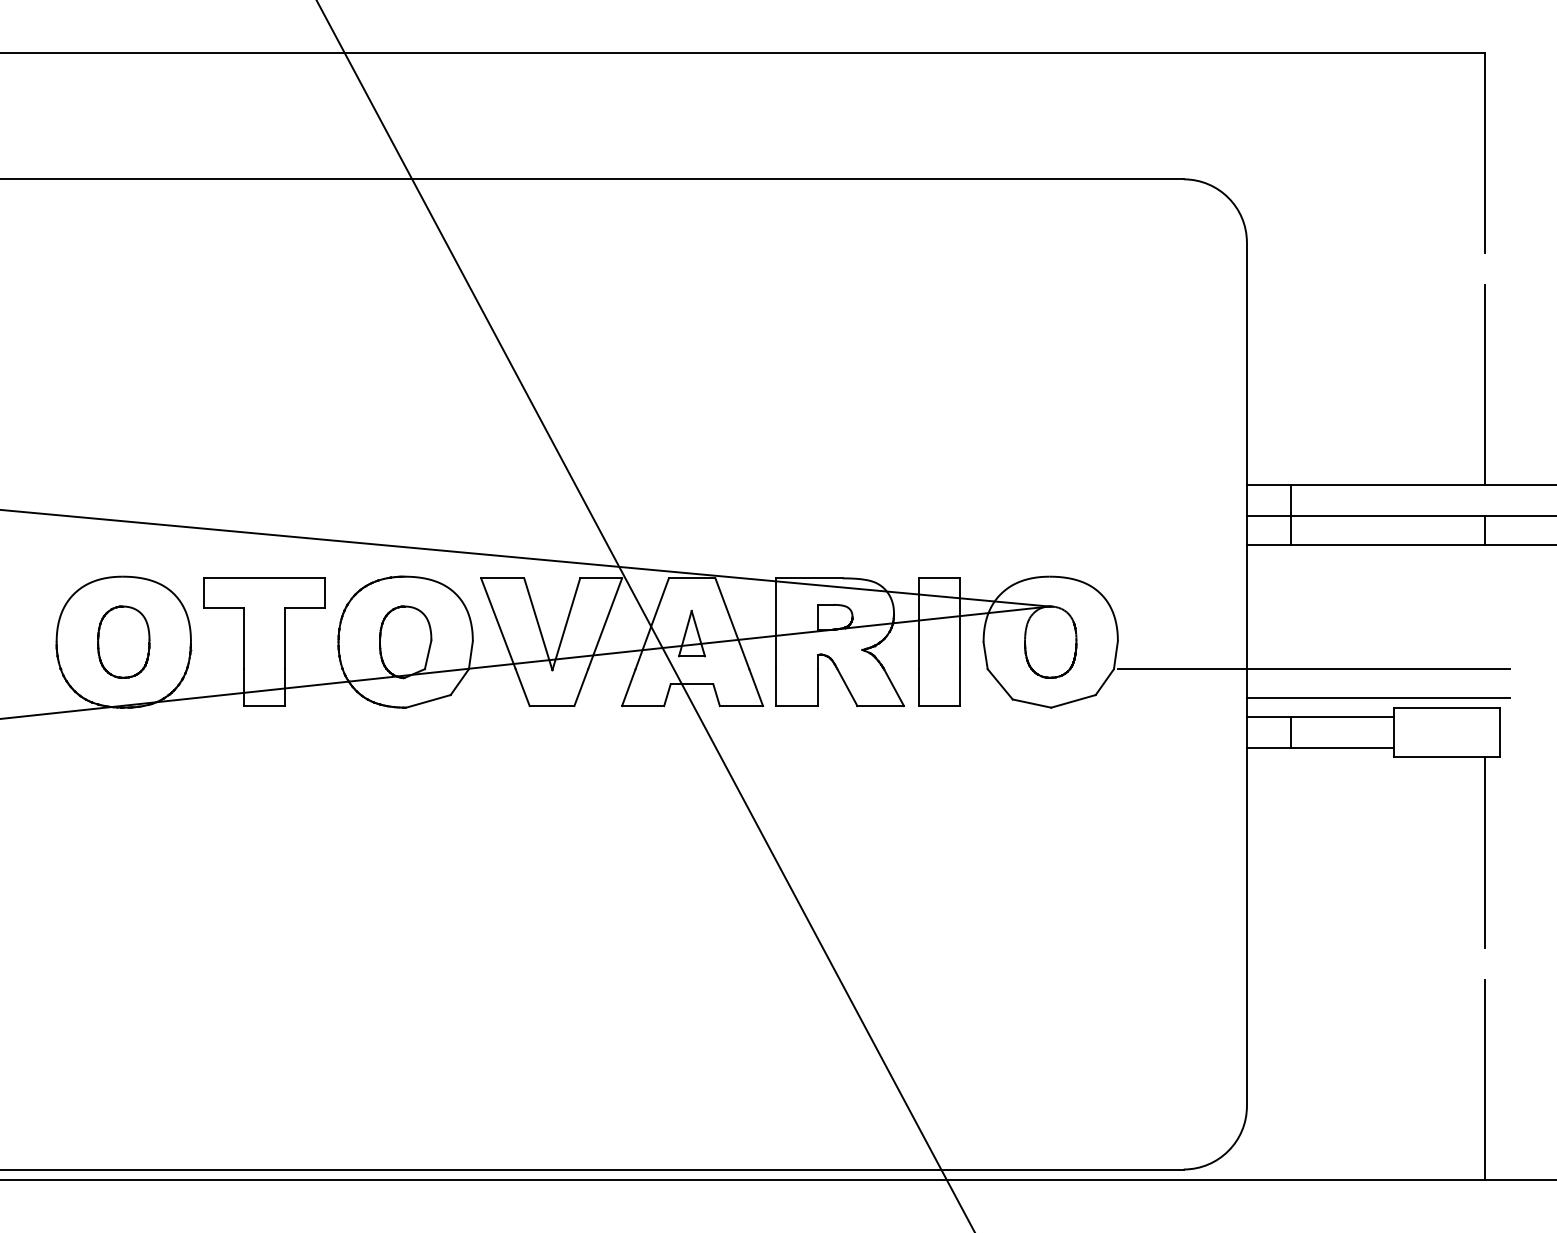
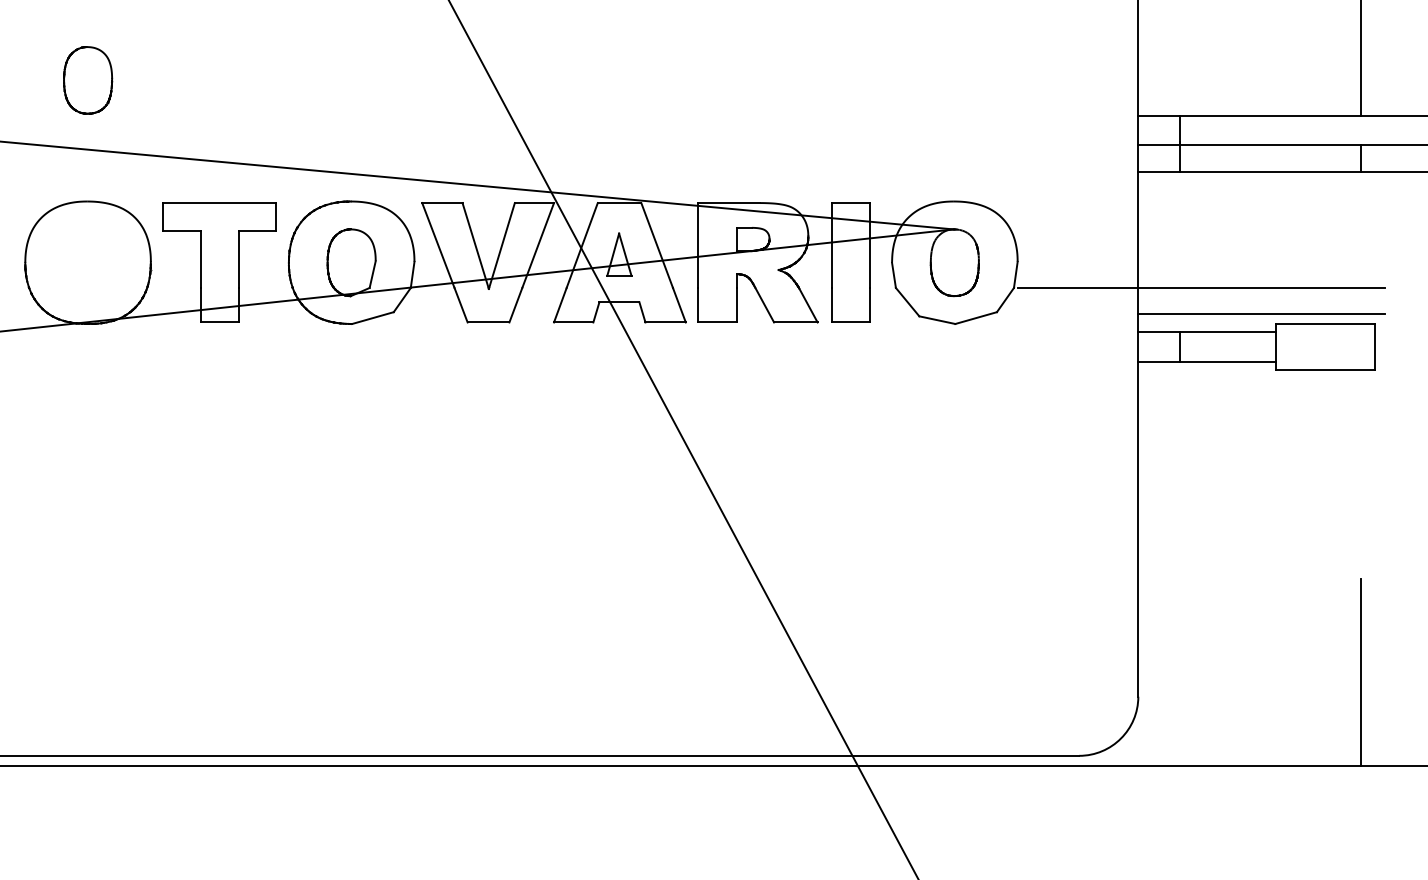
part: (123, 641) -> (87, 79), moved
line: (1484, 852) -> (1360, 459), removed

